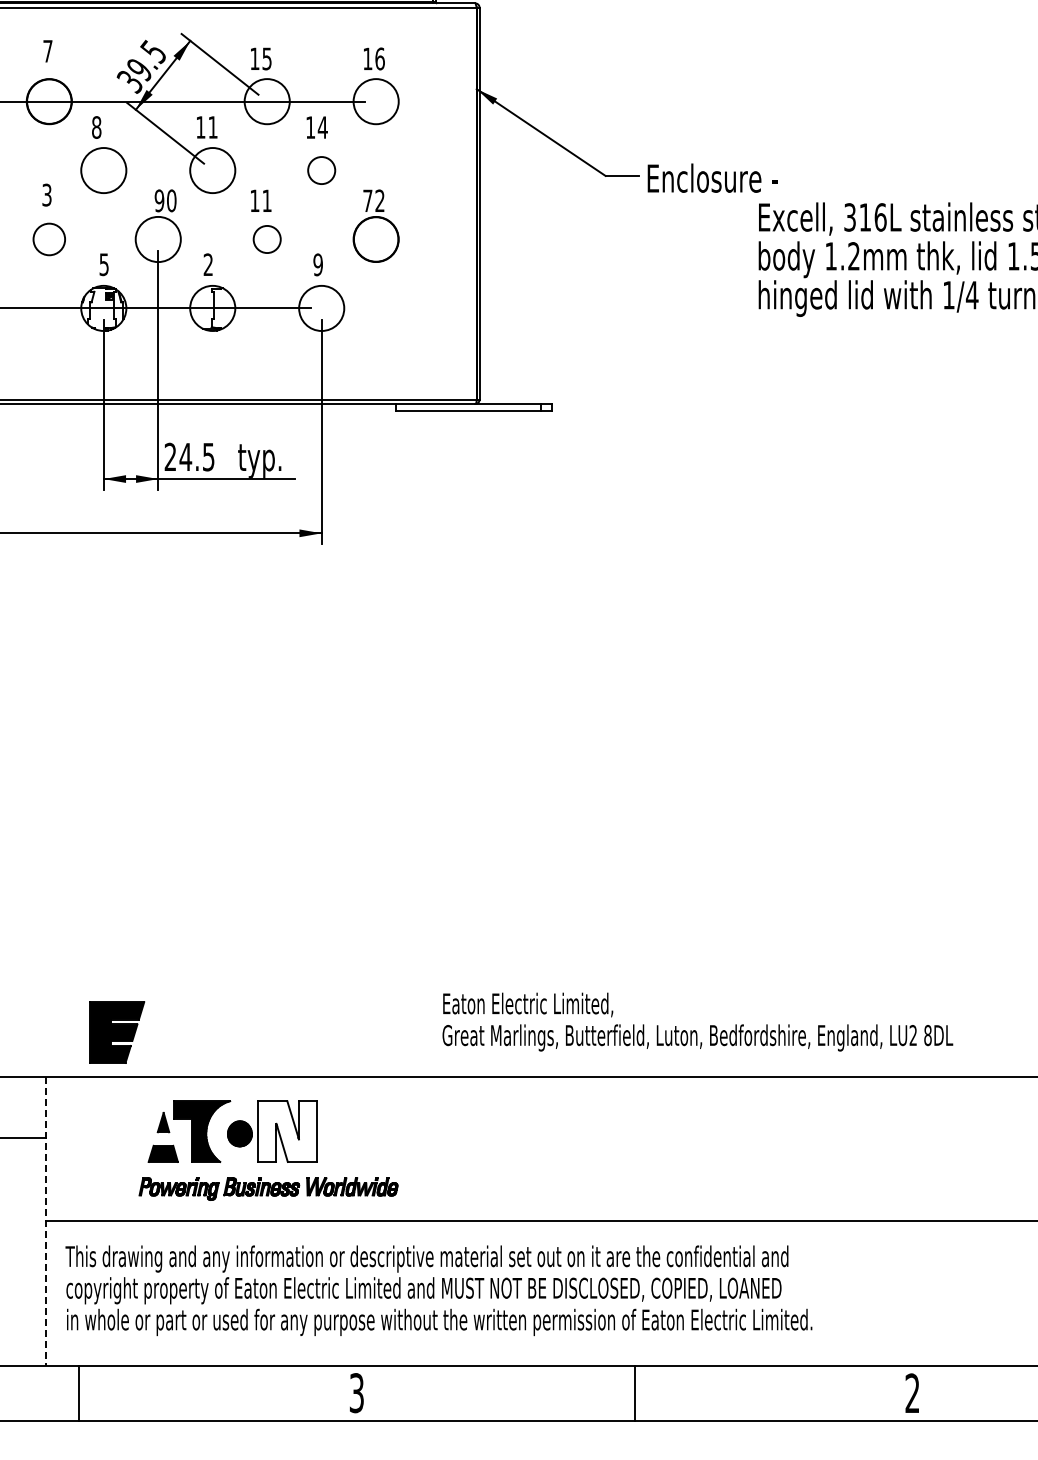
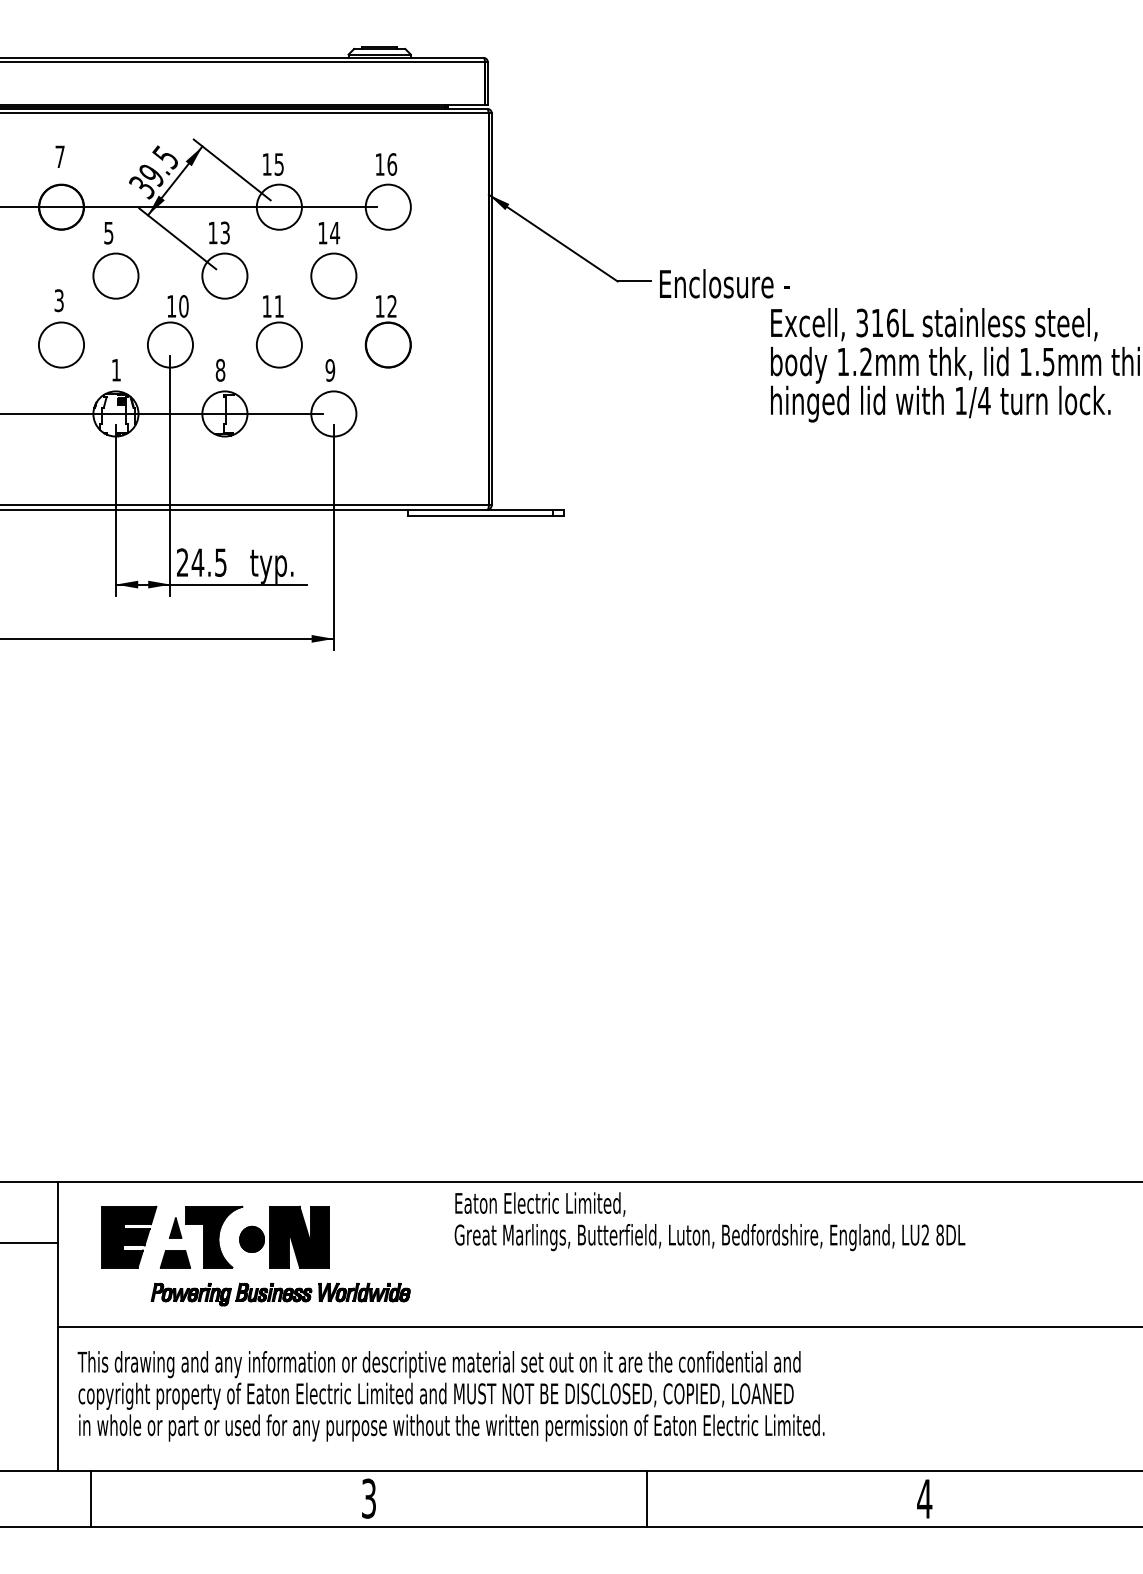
text: (96, 126) -> (108, 232), 8 -> 5
text: (212, 126) -> (224, 232), 11 -> 13
circle: (321, 169) -> (333, 275), size x1.67
text: (159, 200) -> (171, 306), 90 -> 10
text: (367, 200) -> (379, 306), 72 -> 12
circle: (49, 238) -> (61, 344), size x1.43
circle: (266, 238) -> (278, 344), size x1.67
text: (103, 264) -> (115, 370), 5 -> 1
text: (208, 264) -> (220, 370), 2 -> 8
text: (697, 1021) -> (709, 1221), moved
part: (117, 1031) -> (129, 1236), moved
fill: (287, 1130) -> (299, 1236), added
line: (45, 1220) -> (57, 1326), dashed -> solid
text: (912, 1392) -> (924, 1498), 2 -> 4

